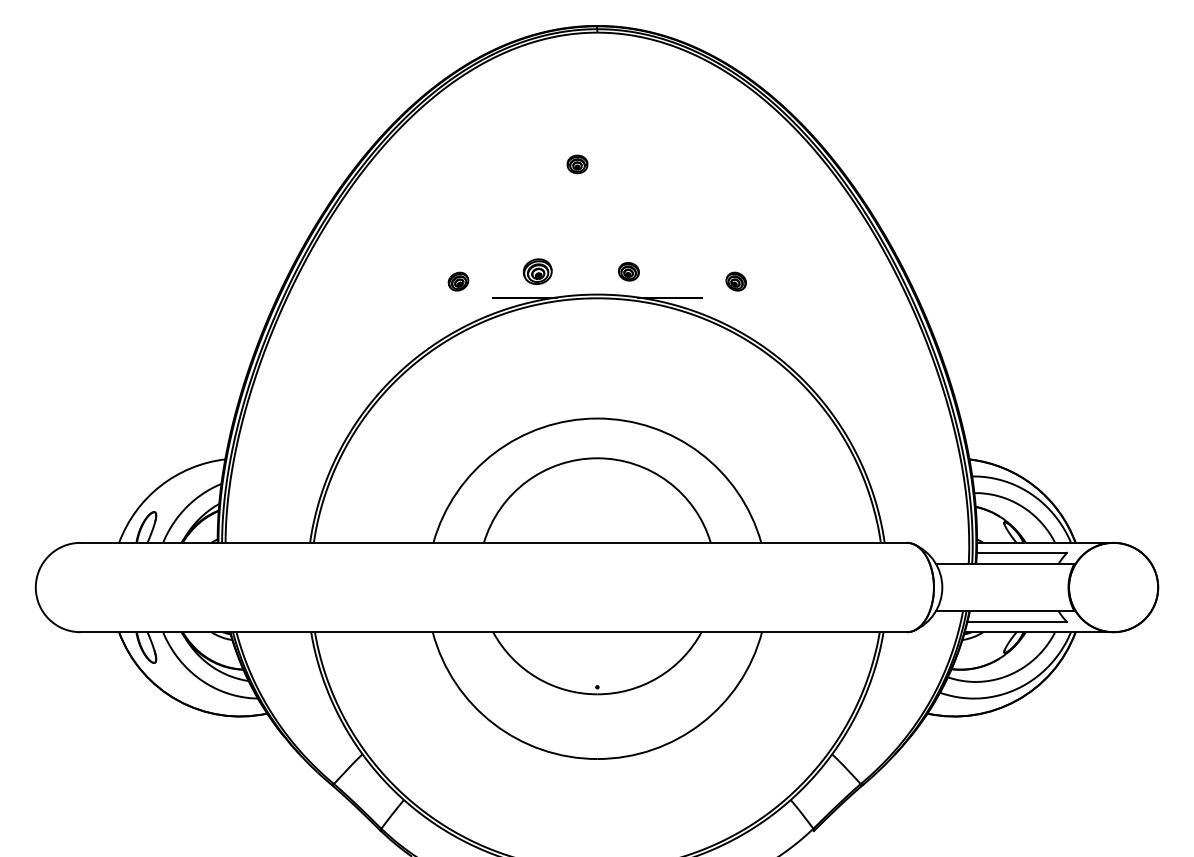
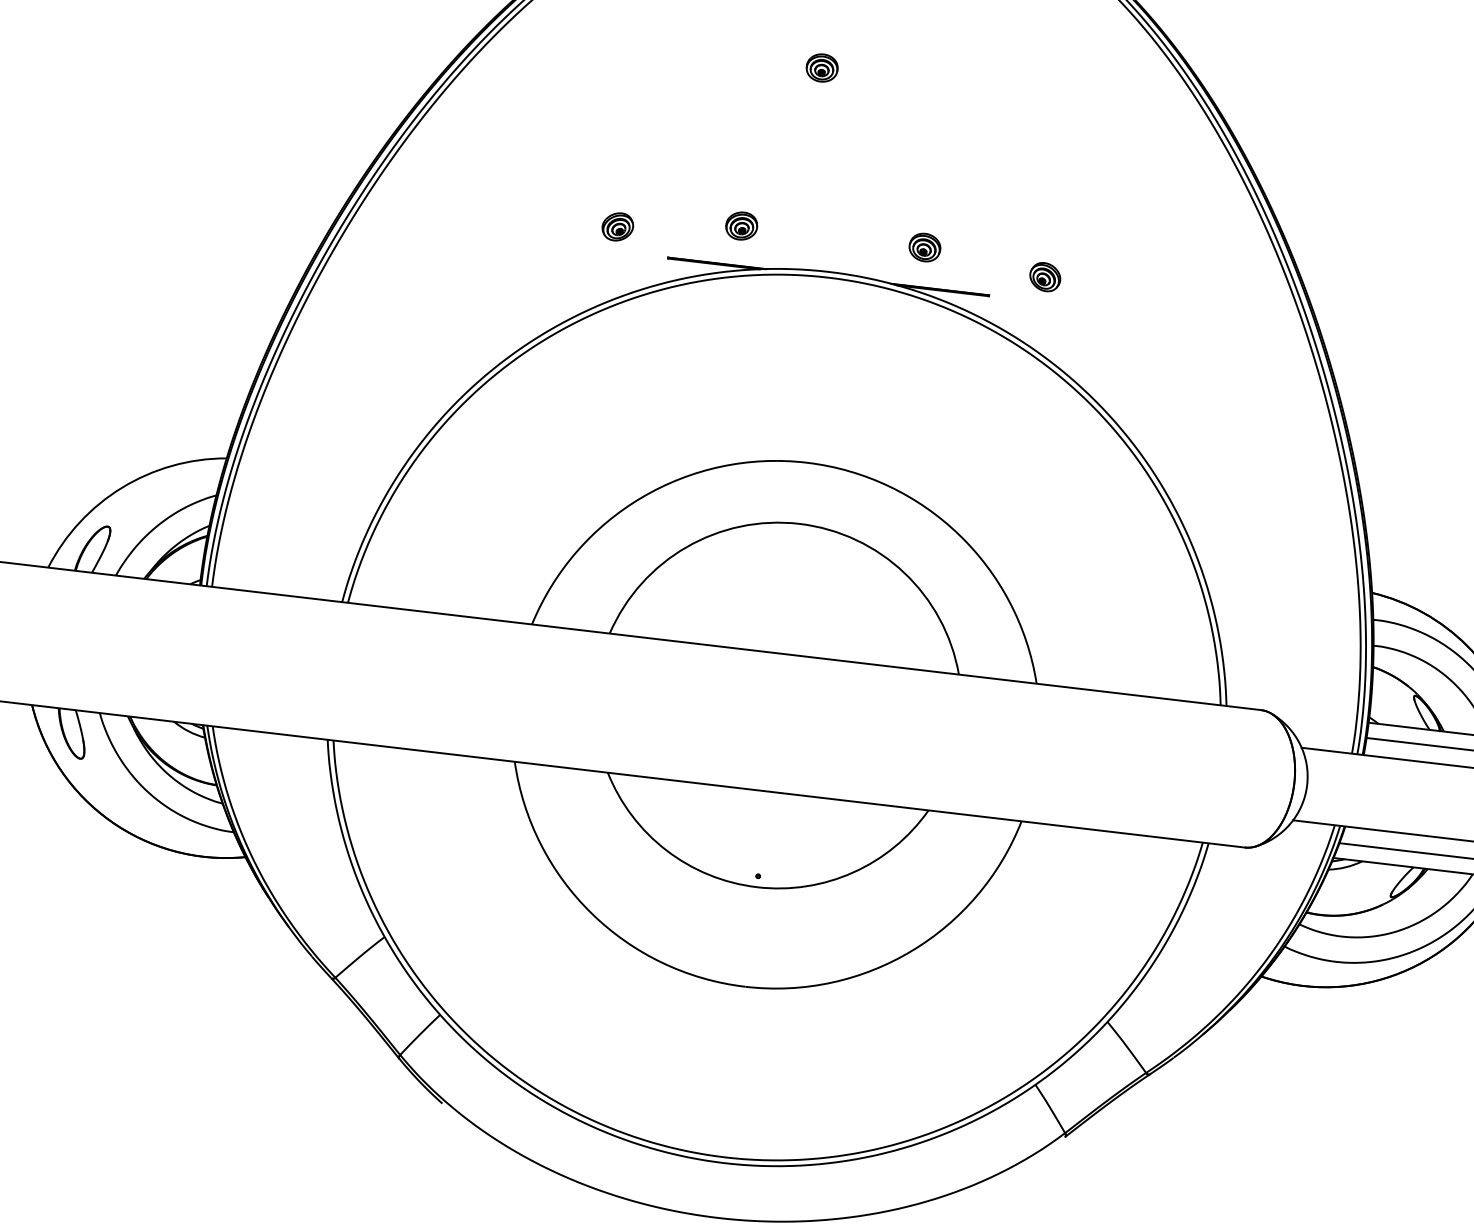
part: (537, 271) -> (741, 225), size x0.71
part: (628, 271) -> (924, 247), moved

